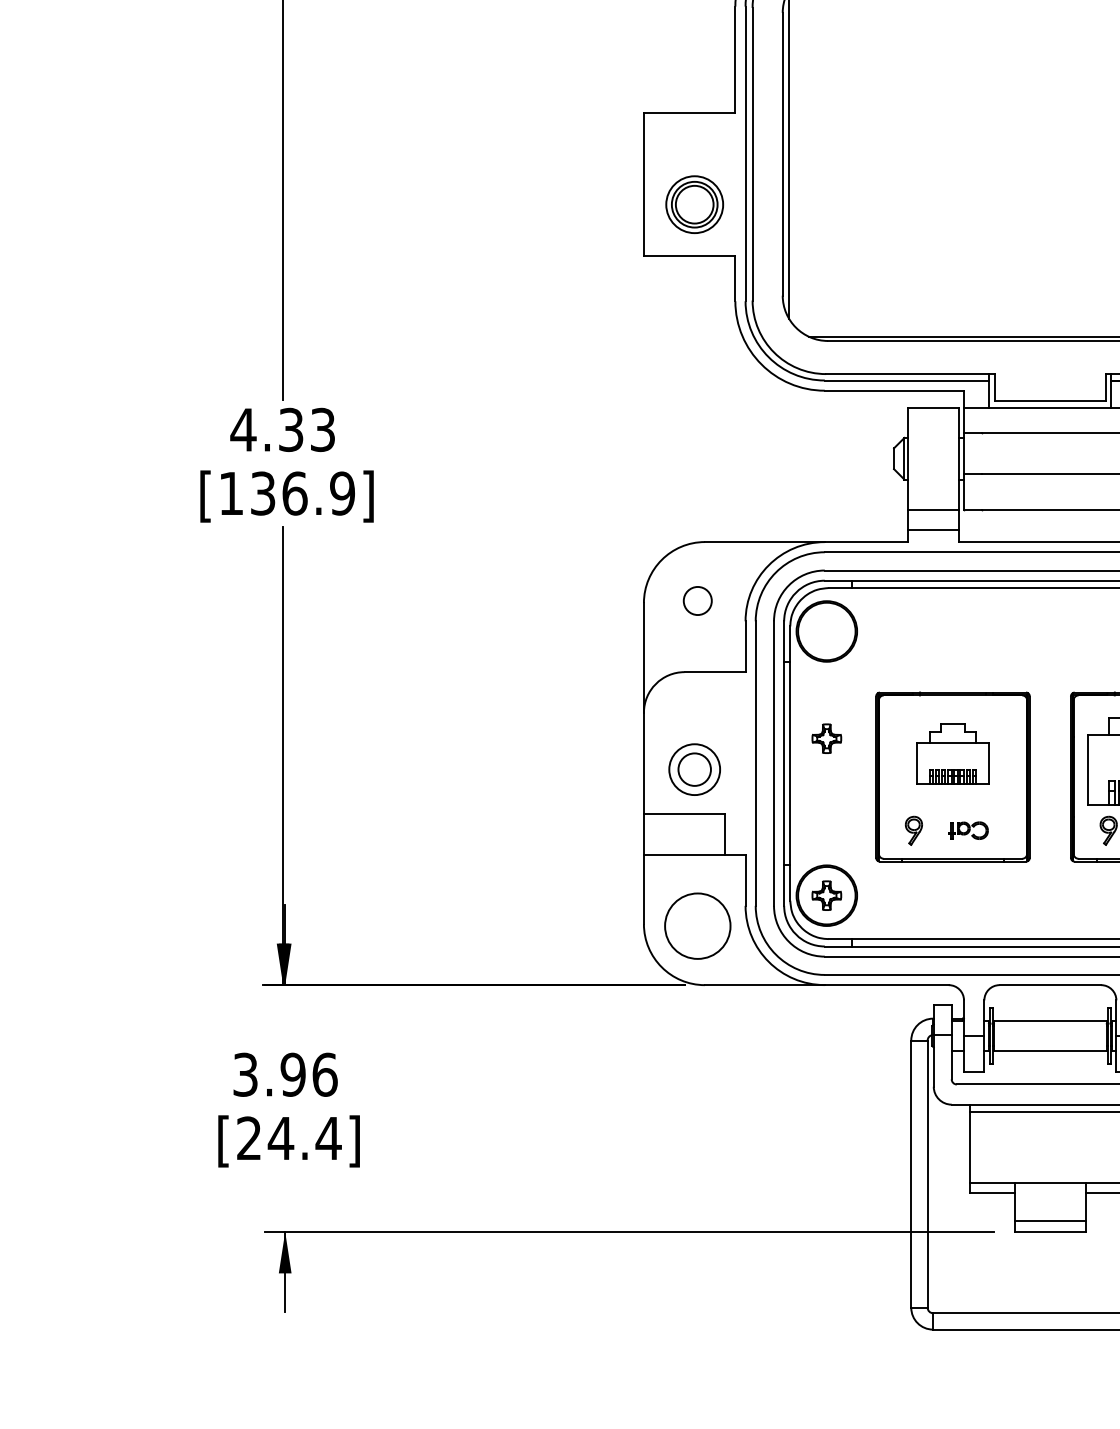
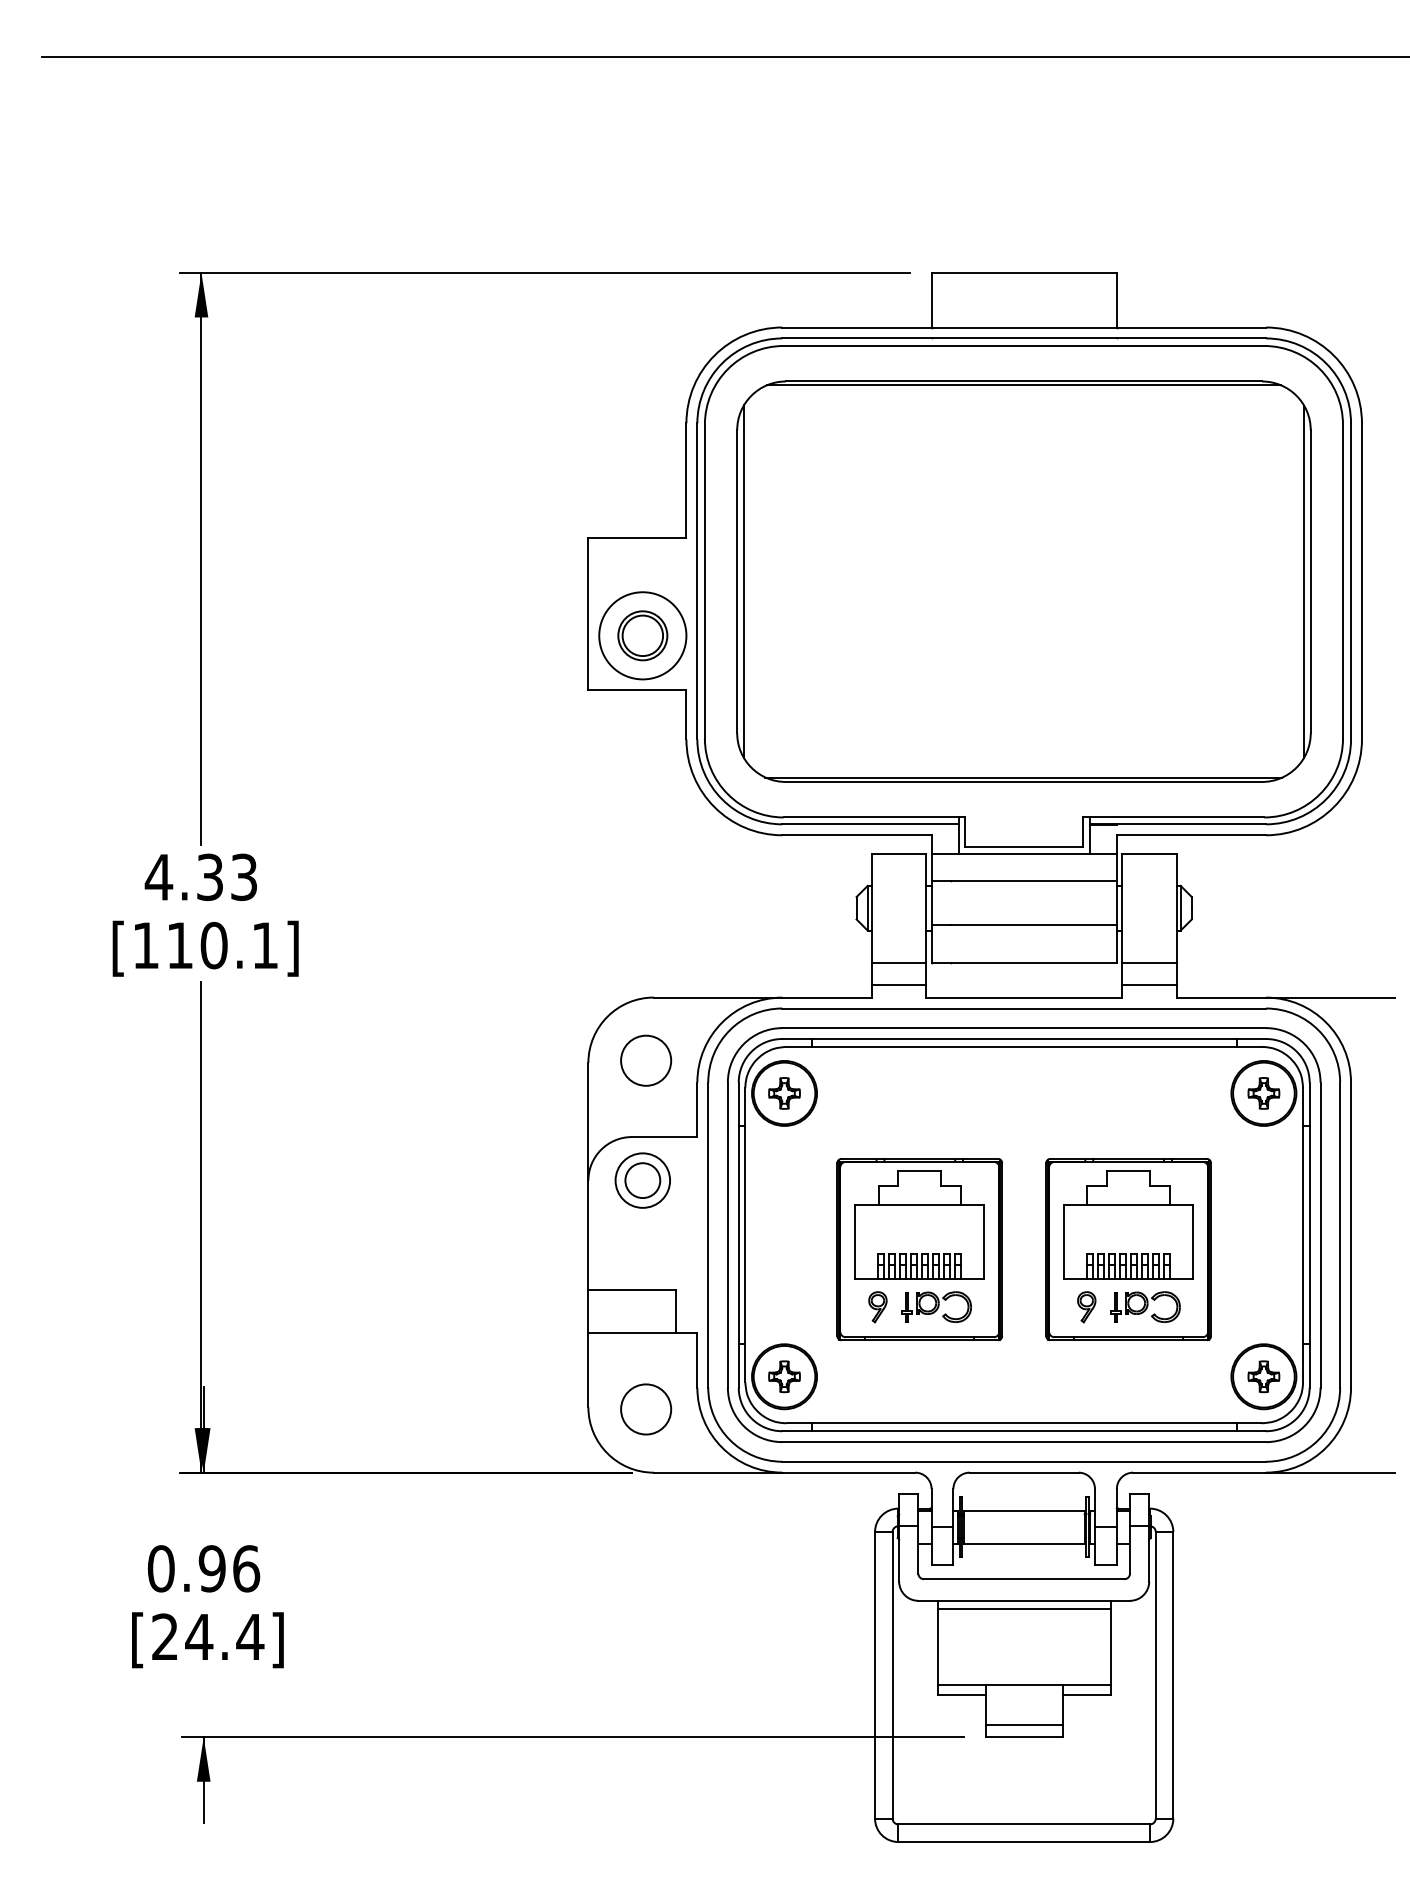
circle: (694, 204) -> (642, 635), size x1.43
text: (302, 493) -> (222, 945), [136.9] -> [110.1]
circle: (698, 600) -> (646, 1060), size x1.67
part: (826, 738) -> (784, 1093), moved
part: (952, 753) -> (919, 1224), size x1.67
part: (694, 769) -> (642, 1180), moved
part: (968, 830) -> (936, 1306), size x1.67
circle: (698, 926) -> (646, 1409), size x0.71
text: (244, 1074) -> (160, 1568), 3.96 -> 0.96

